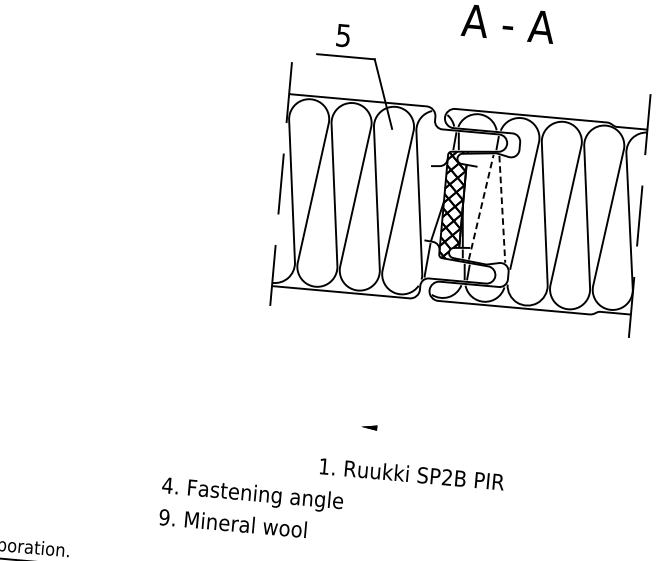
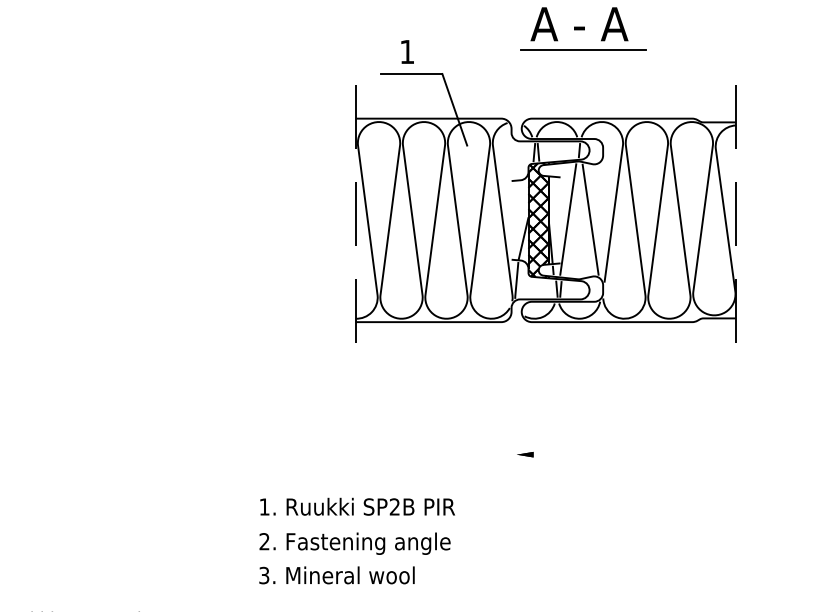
text: (343, 36) -> (407, 52), 5 -> 1
line: (509, 49) -> (583, 50), added
line: (481, 207) -> (568, 219), dashed -> solid
line: (502, 209) -> (590, 219), dashed -> solid
part: (369, 427) -> (525, 454), moved
text: (412, 473) -> (357, 506), moved
text: (167, 485) -> (264, 541), 4. -> 2.
text: (164, 517) -> (264, 575), 9. -> 3.

